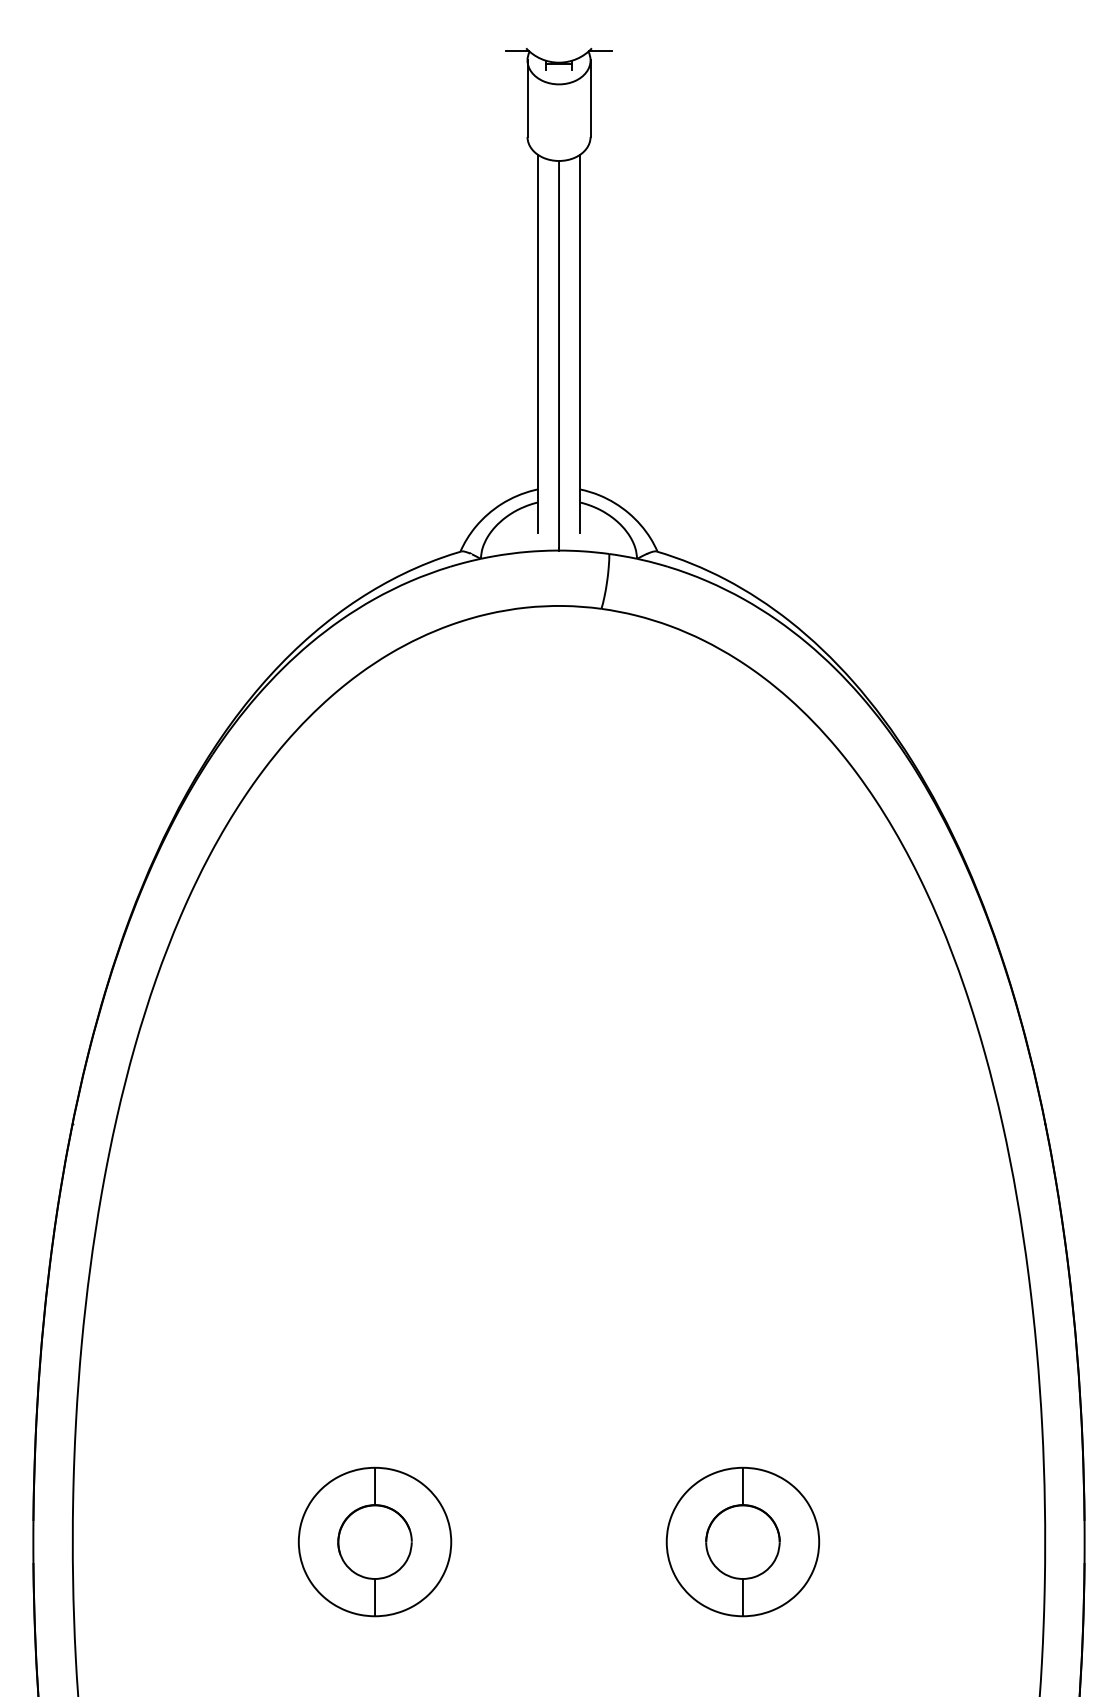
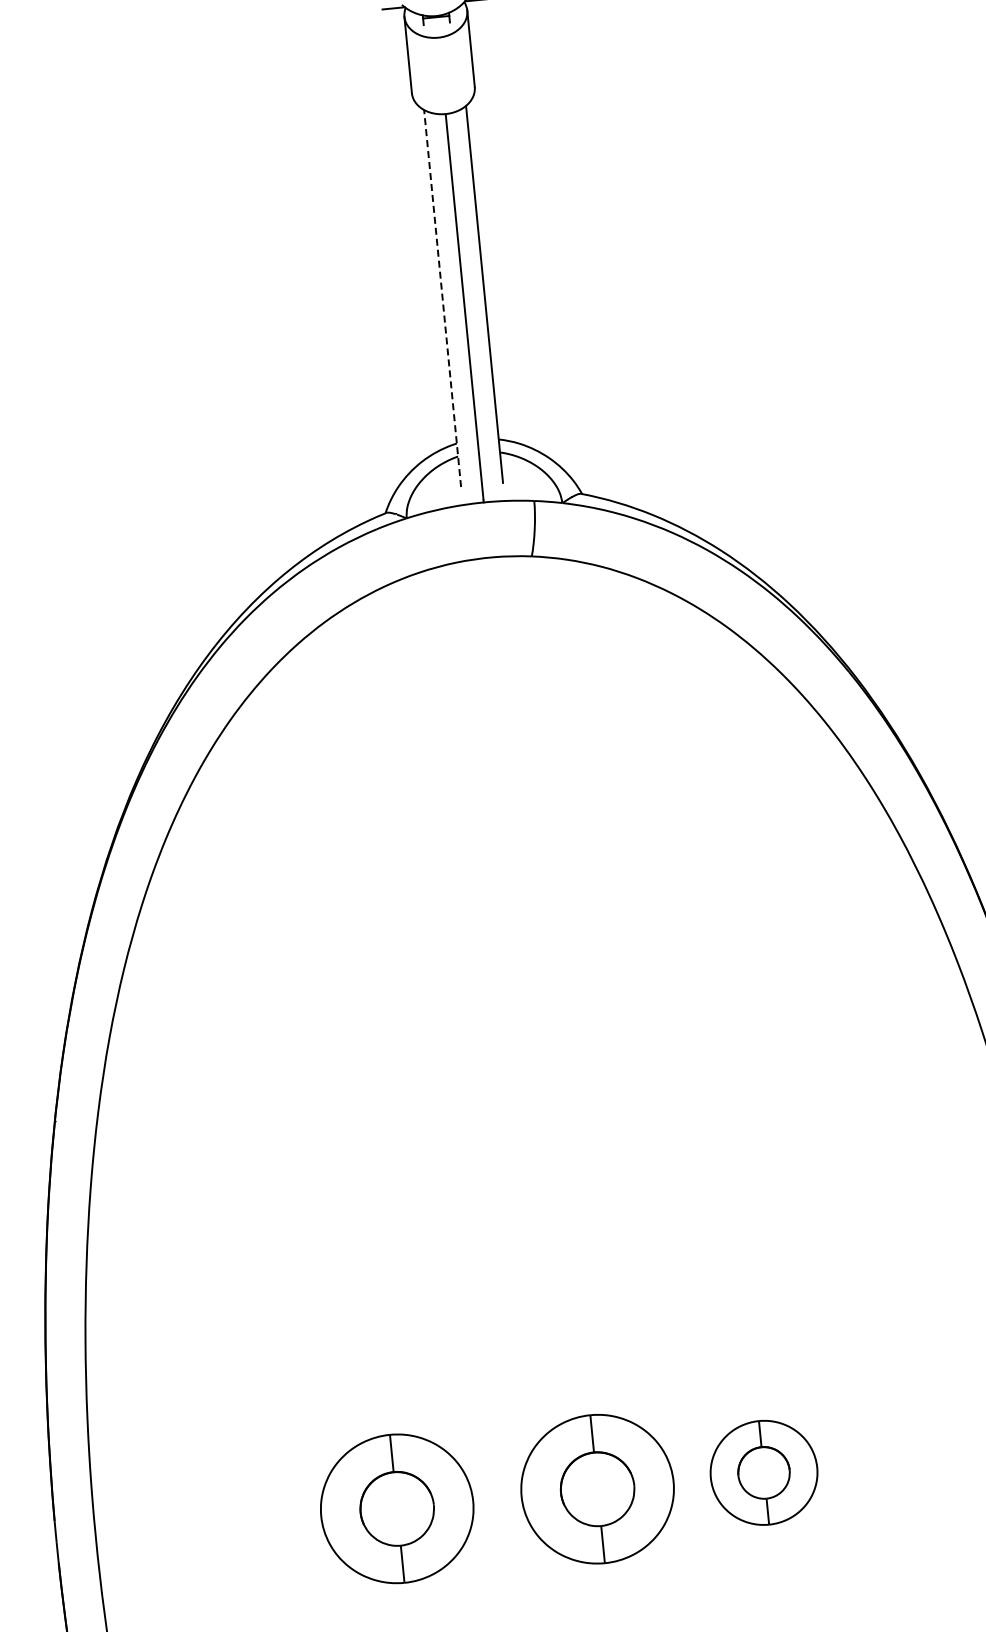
line: (538, 343) -> (443, 298), solid -> dashed
part: (575, 1541) -> (597, 1488), added
part: (742, 1541) -> (763, 1472), size x0.7

